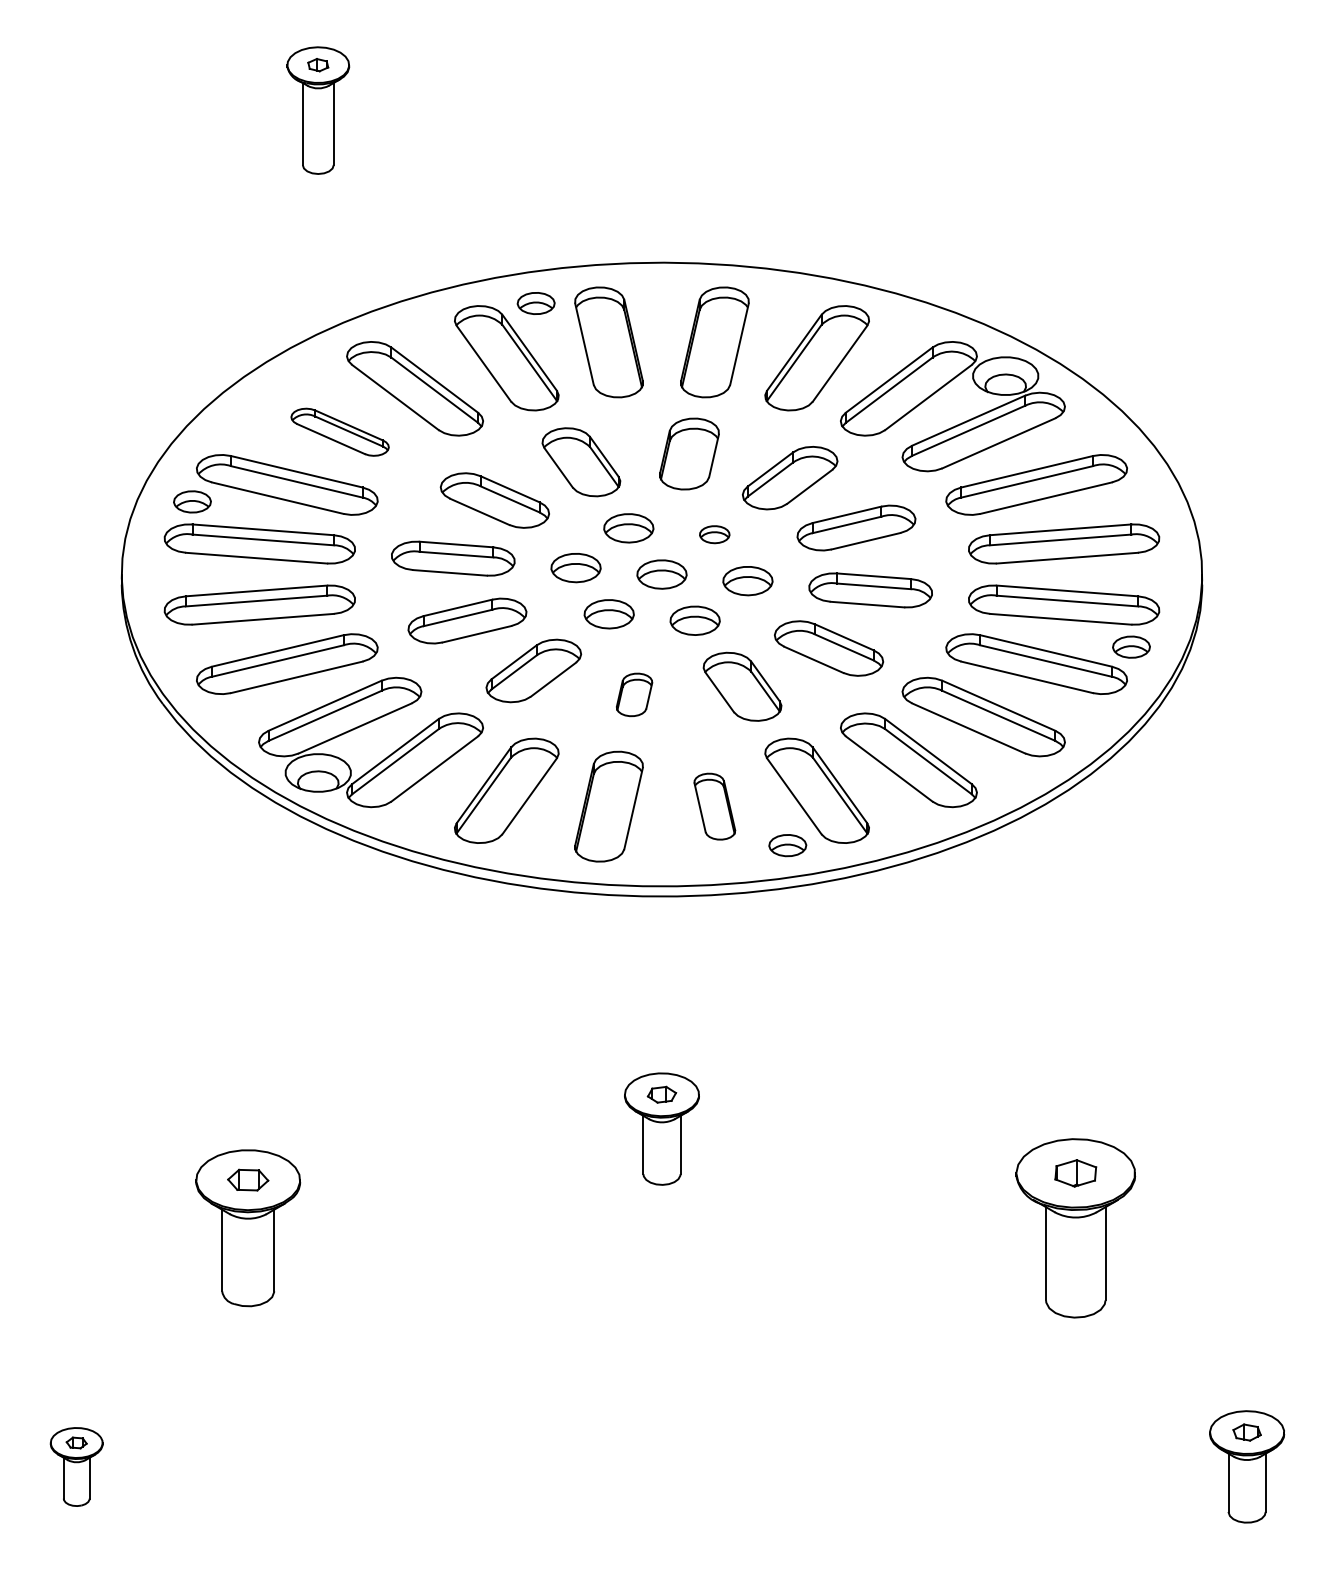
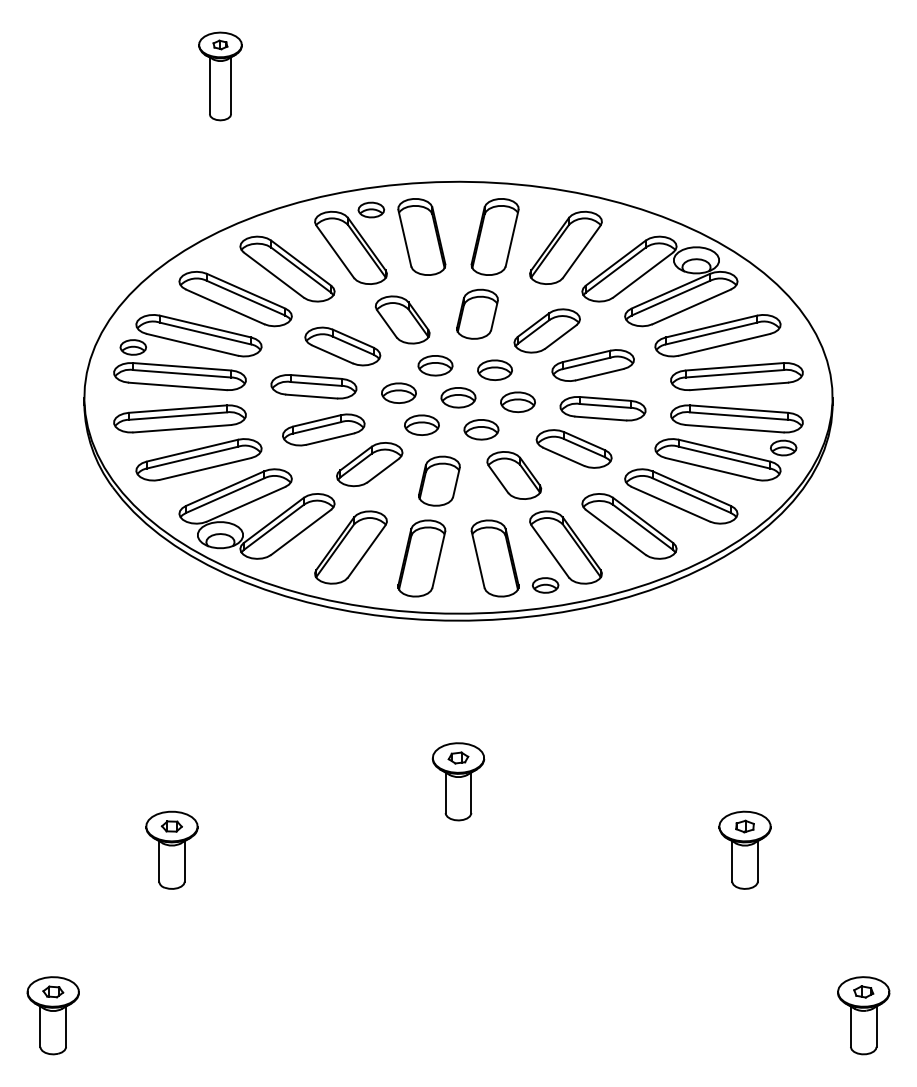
part: (339, 432) -> (235, 299), size x1.67
part: (713, 533) -> (494, 369), size x1.67
part: (634, 694) -> (439, 480), size x1.67
part: (713, 806) -> (494, 558), size x1.67
part: (247, 1226) -> (171, 849), size x0.71
part: (1074, 1226) -> (744, 849), size x0.62
part: (75, 1466) -> (52, 1015), size x1.43

